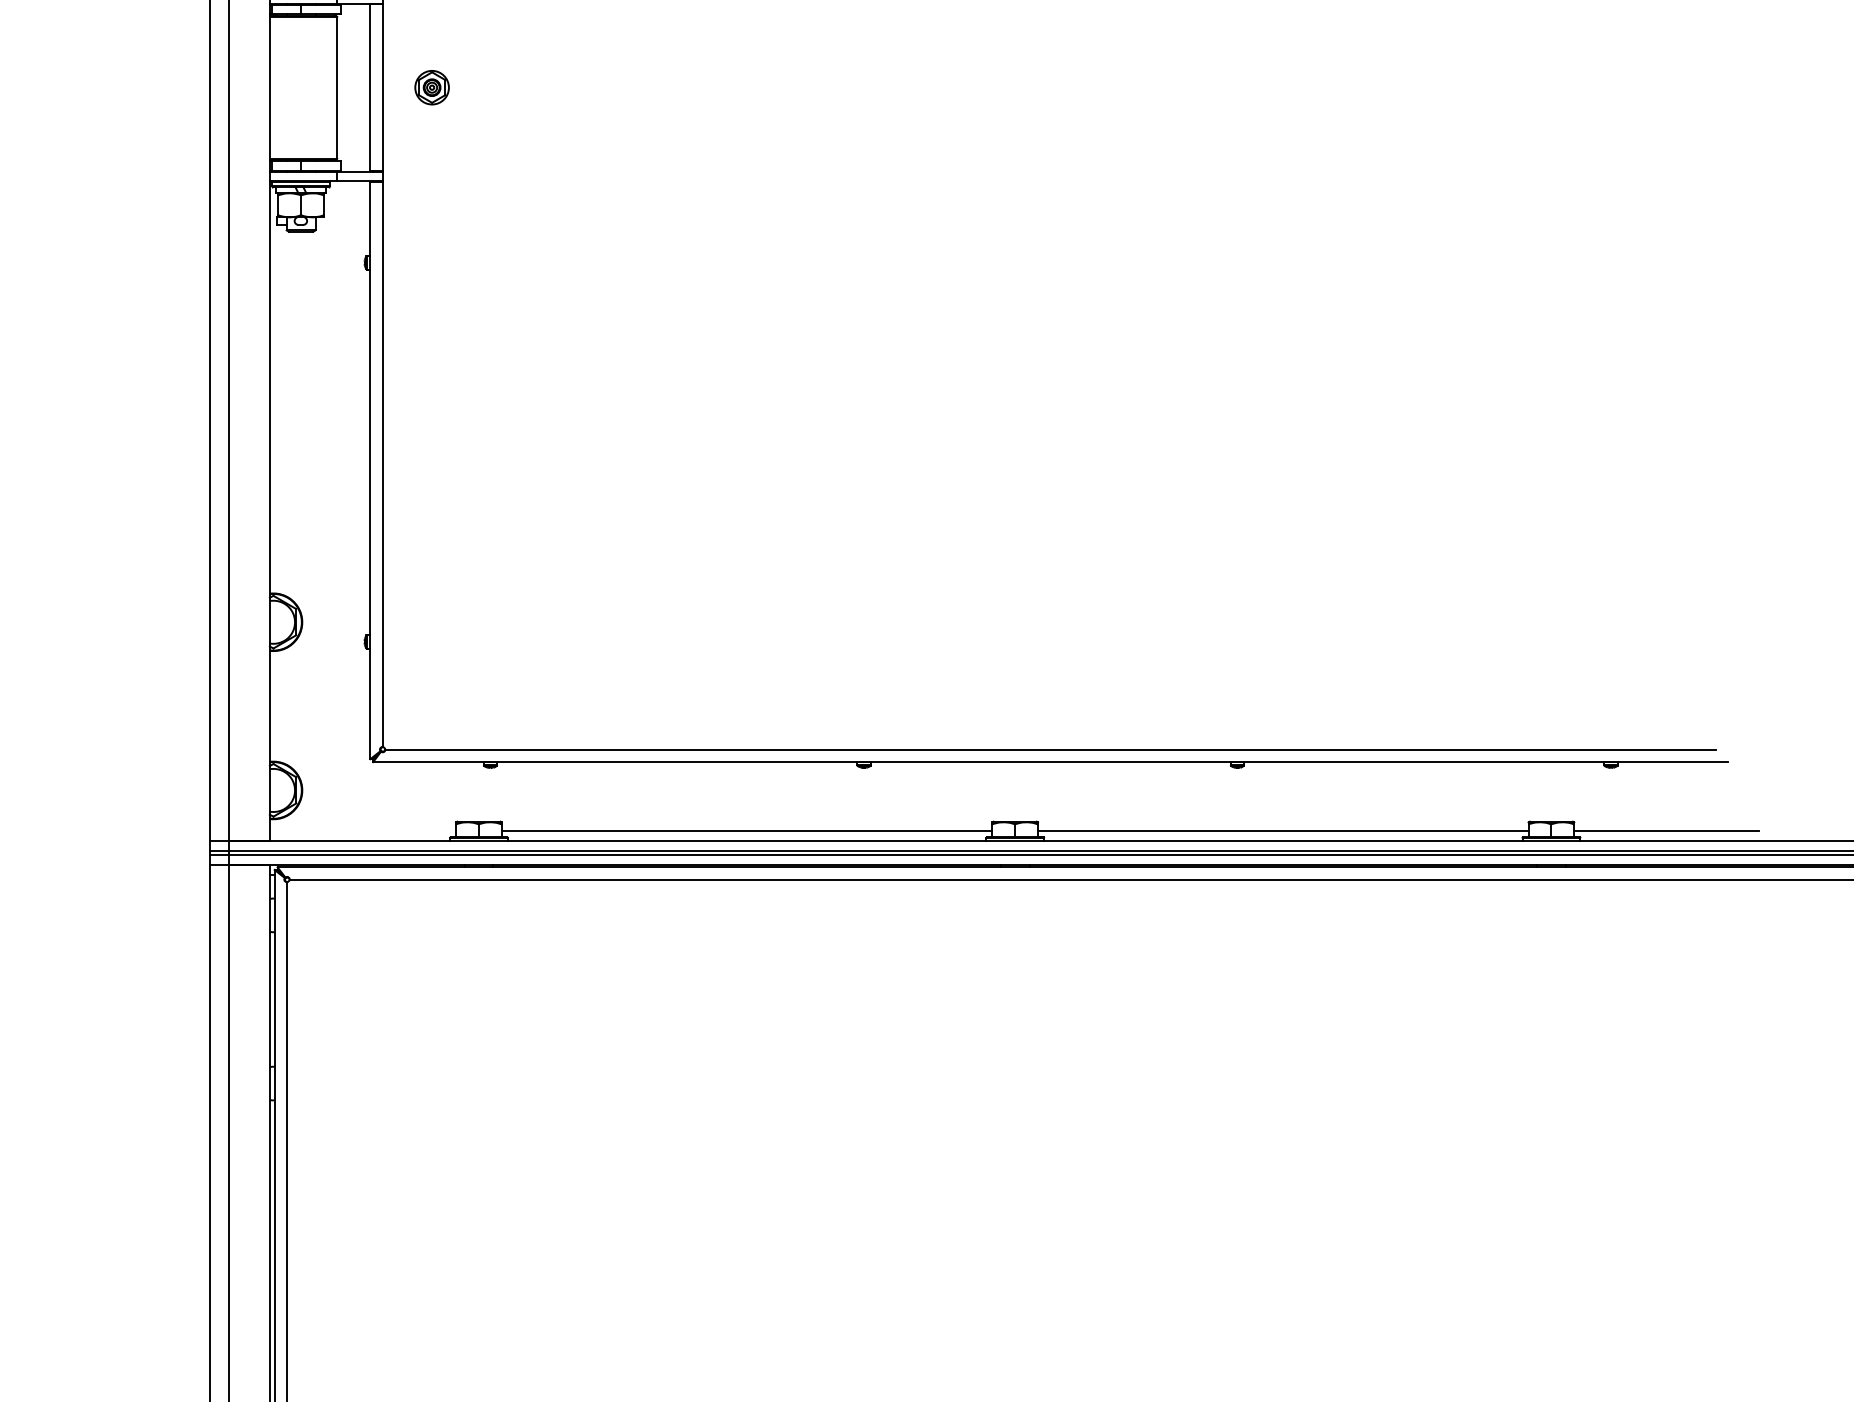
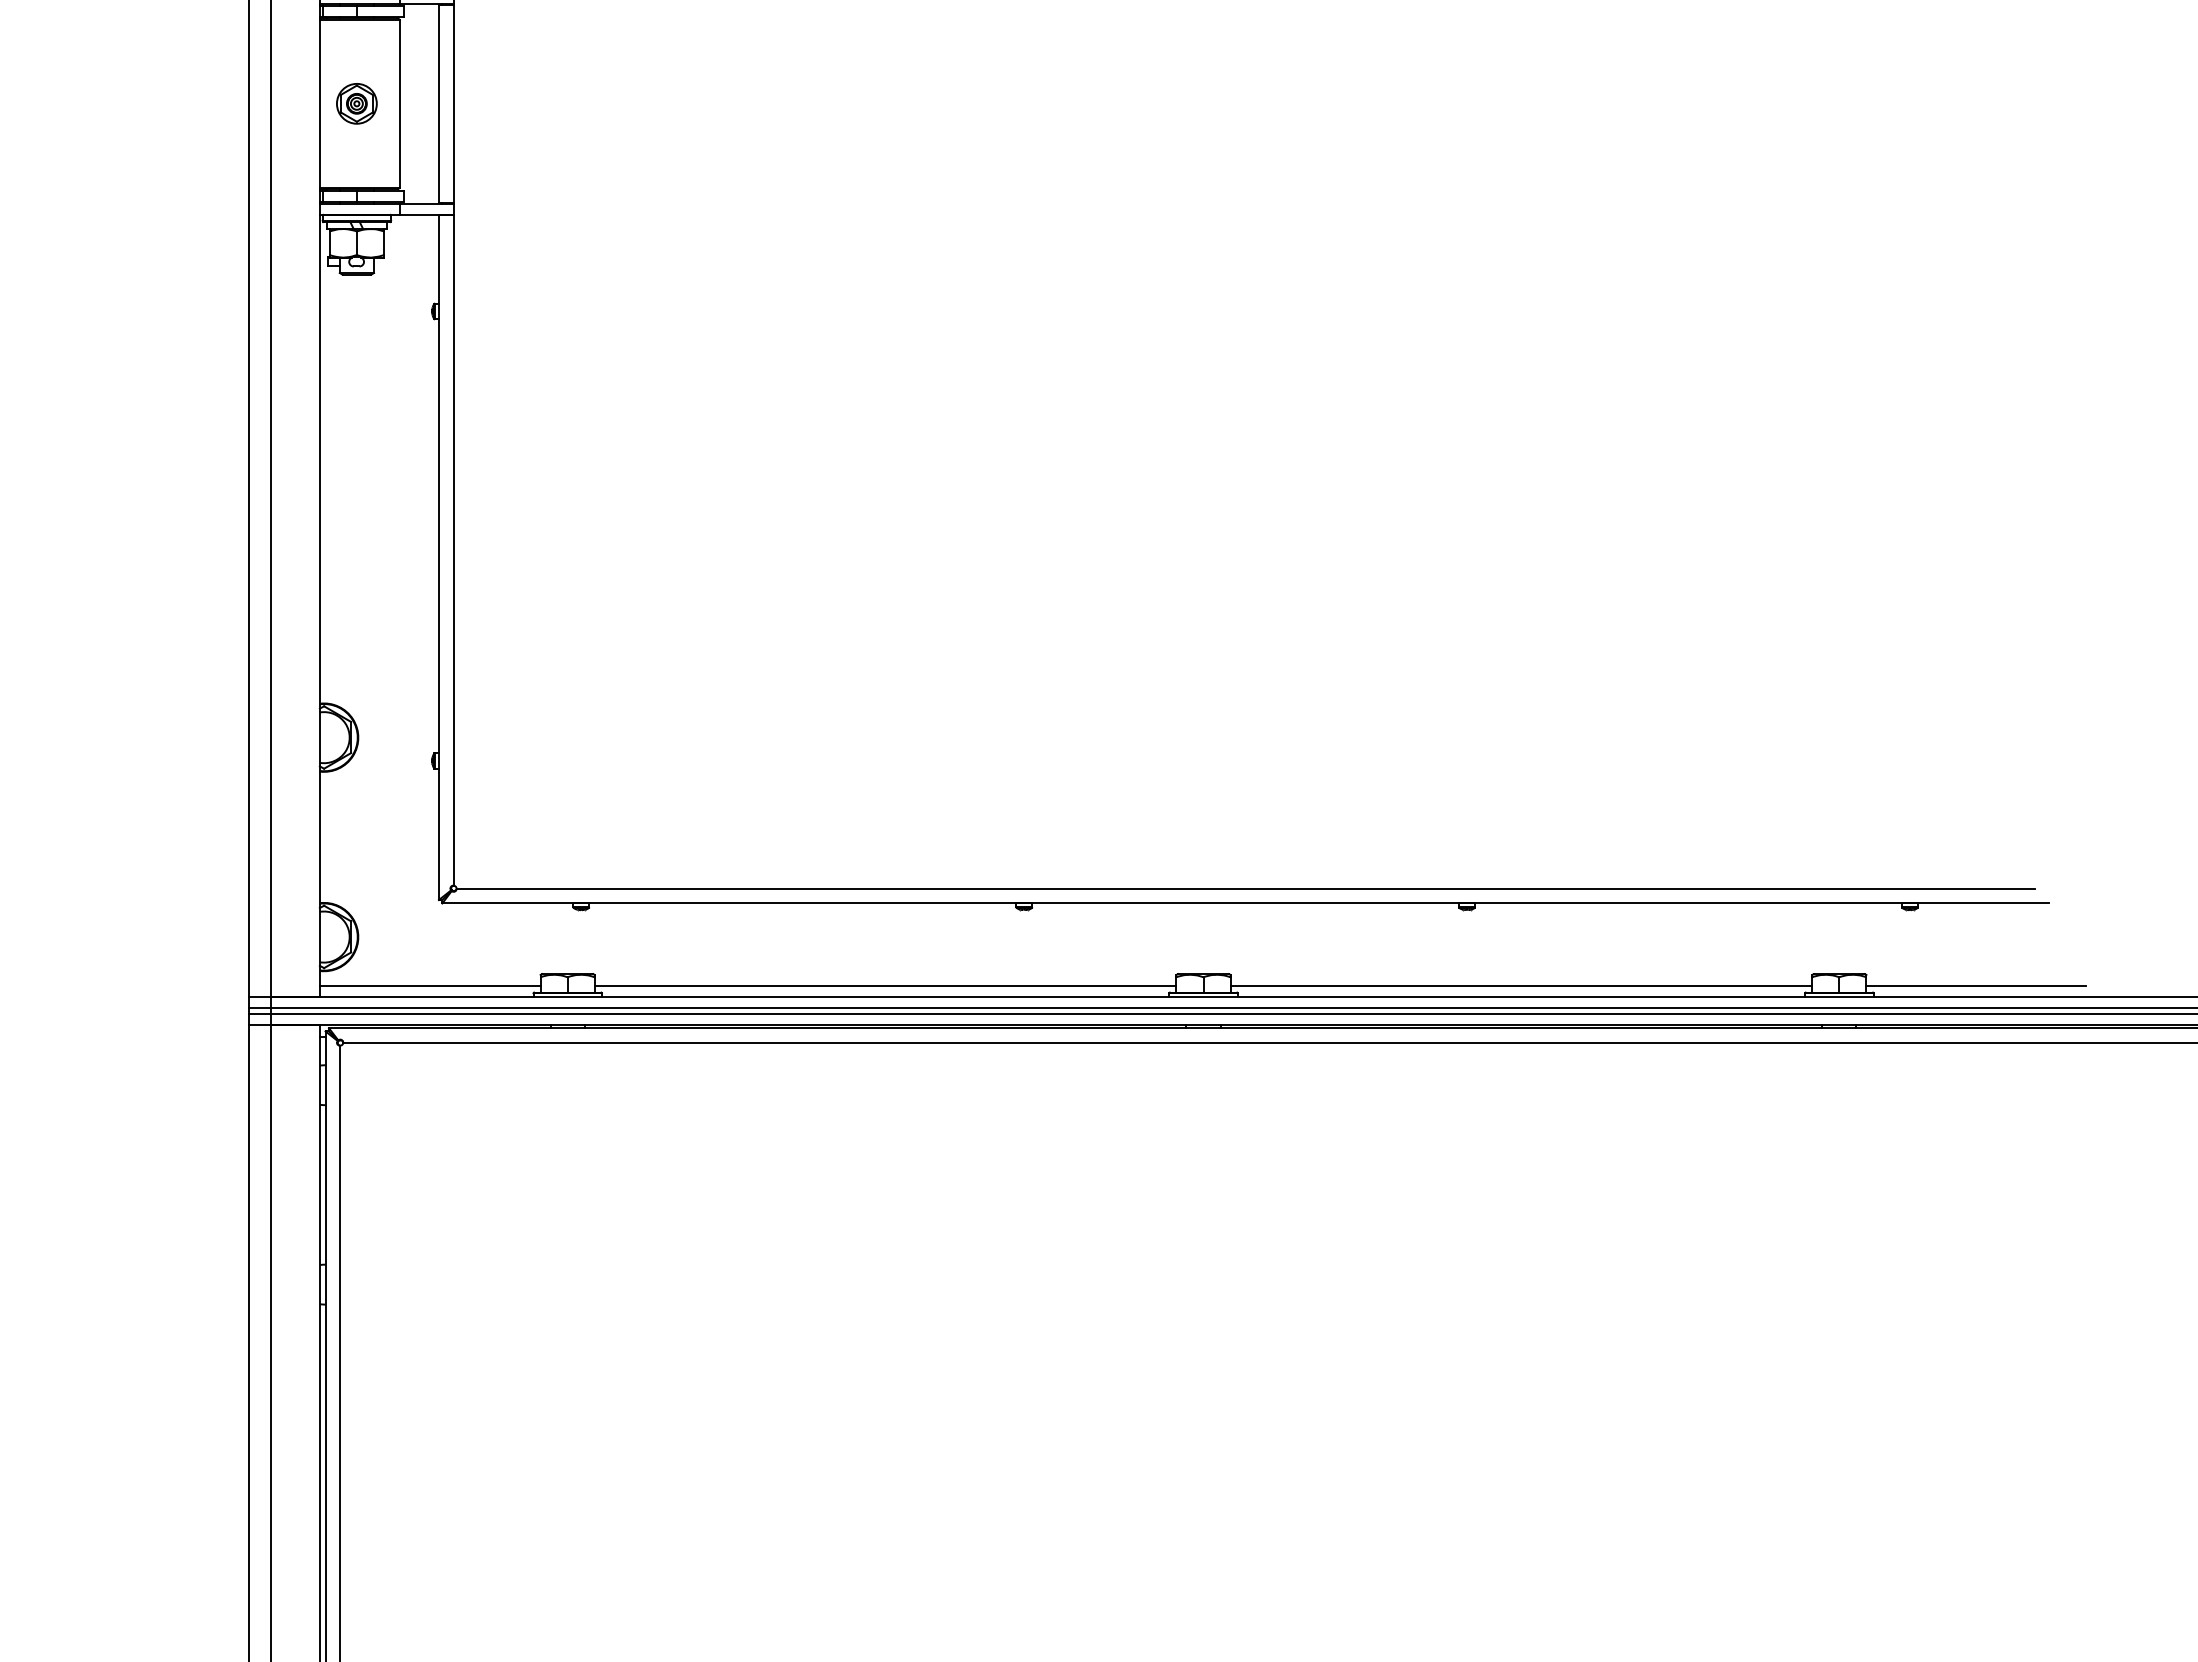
part: (431, 87) -> (356, 103), moved
line: (362, 831) -> (429, 985), added

